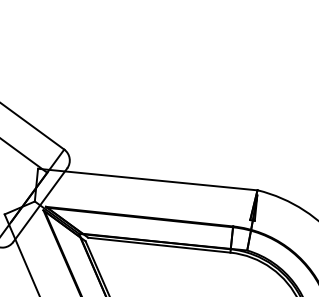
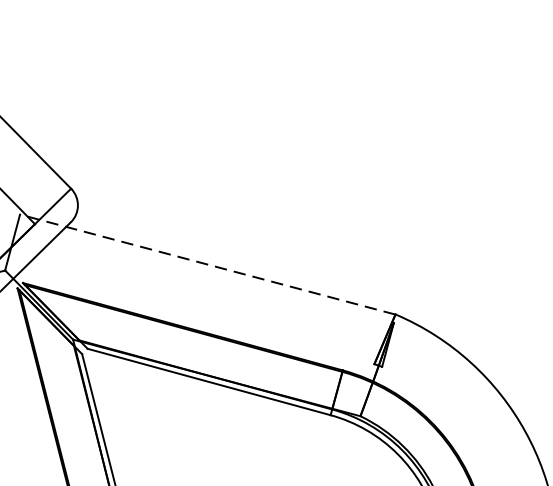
line: (147, 179) -> (207, 264), solid -> dashed

